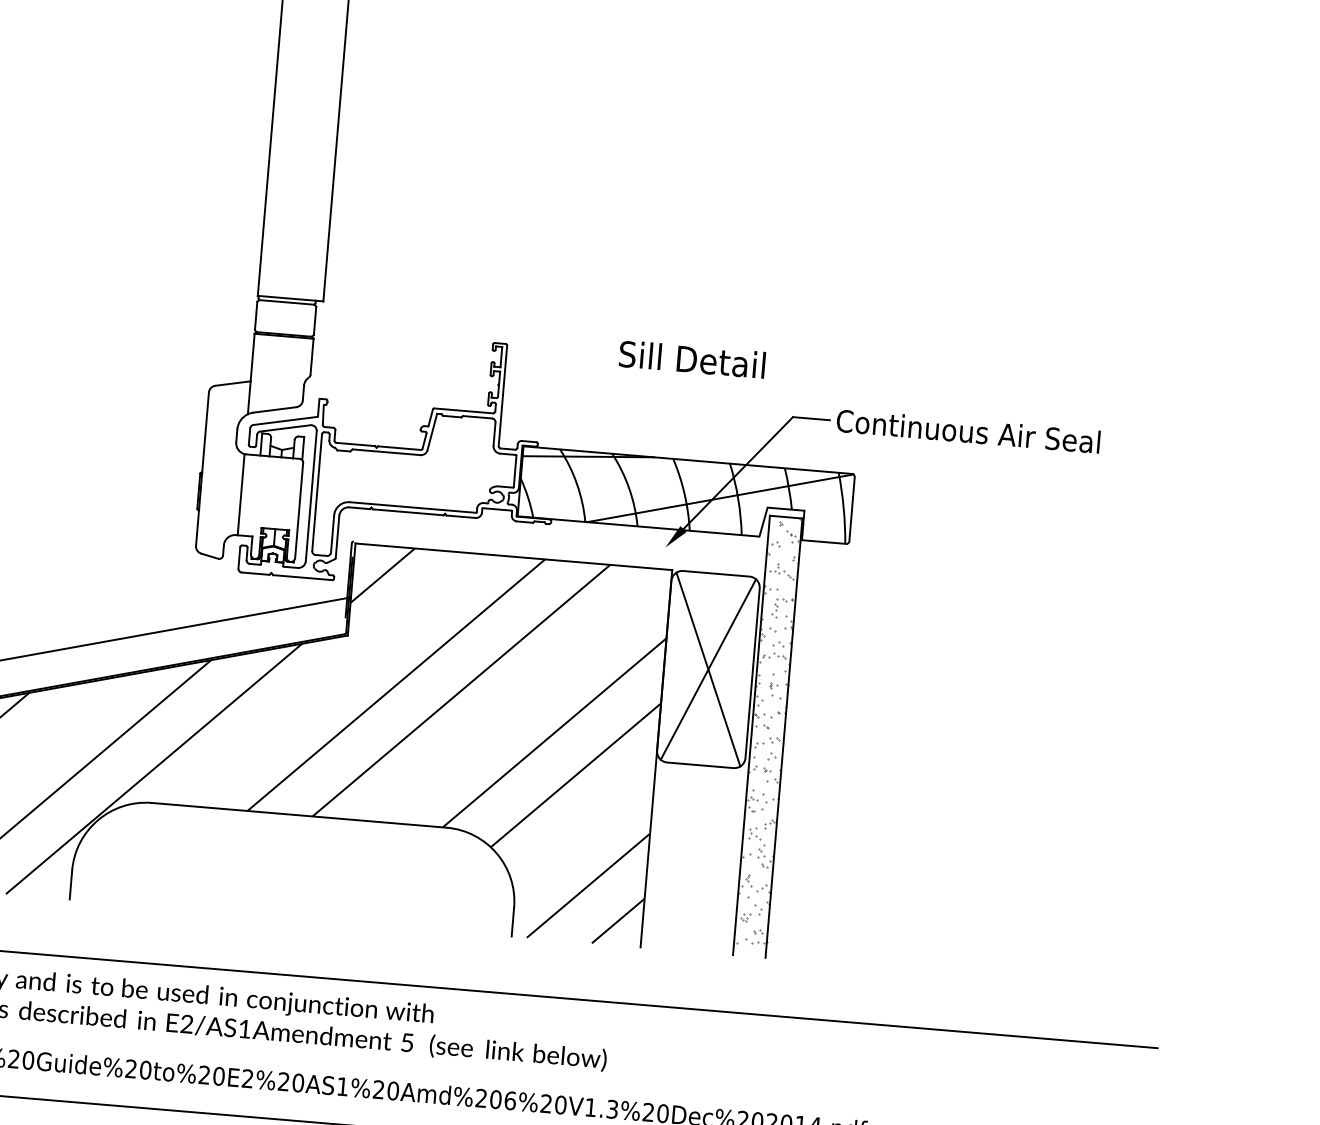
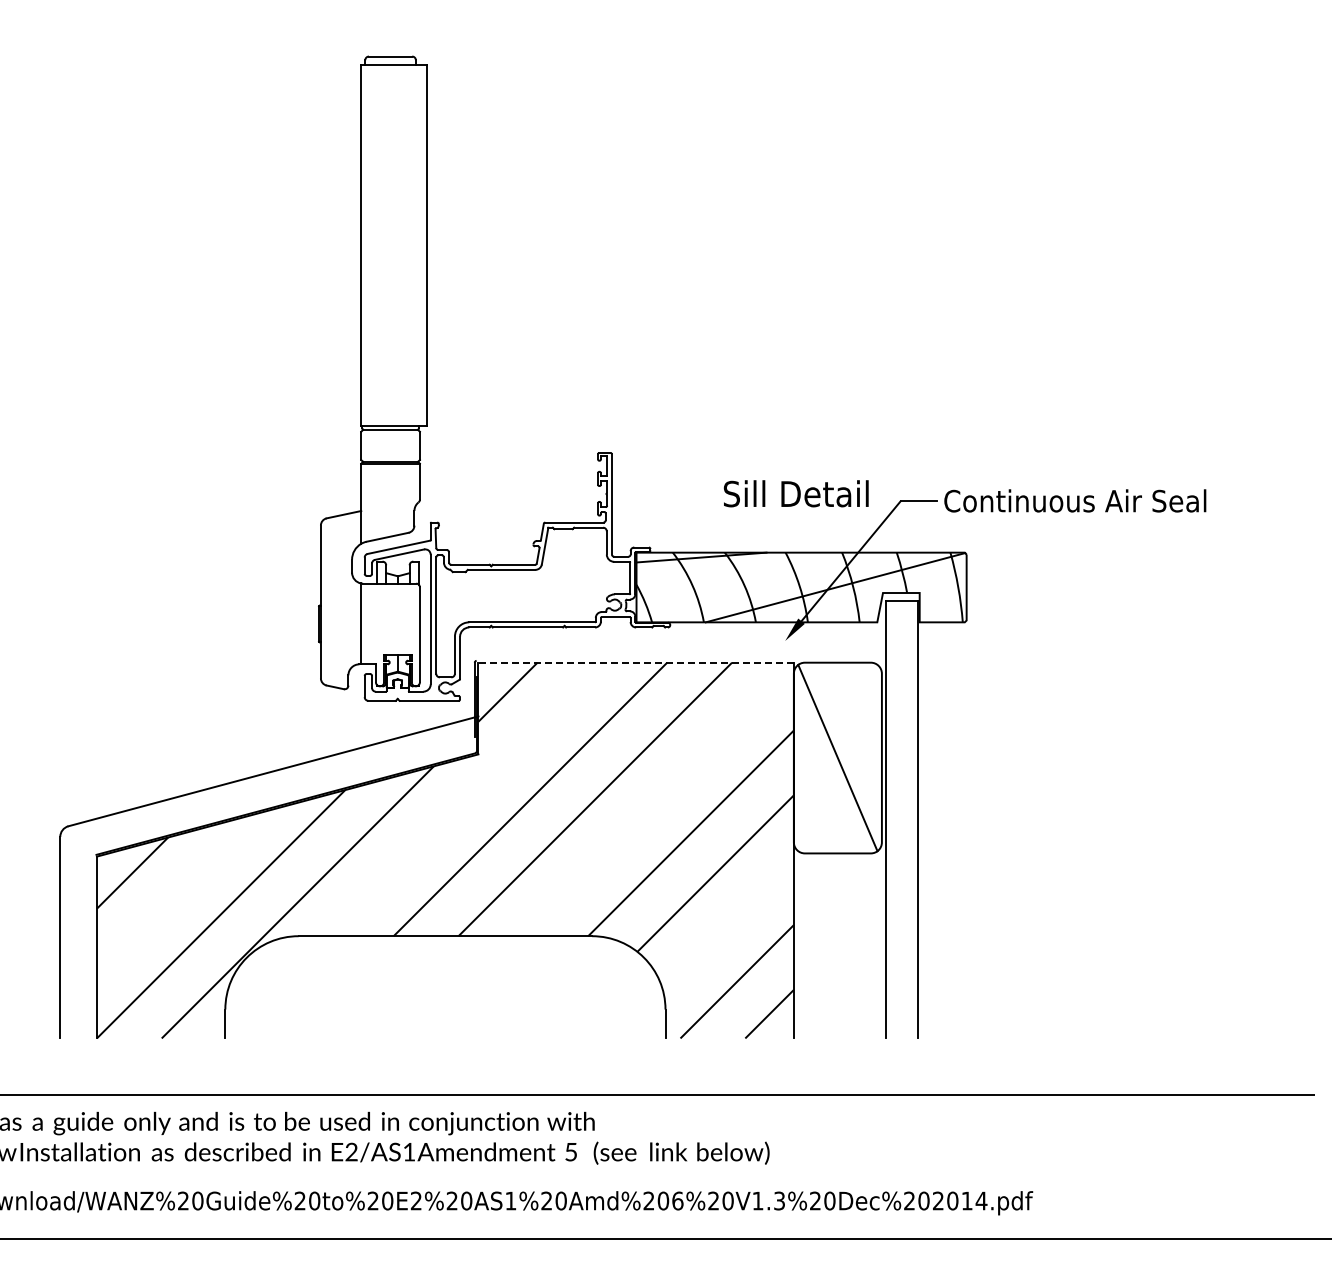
text: (691, 359) -> (795, 493), moved
line: (514, 556) -> (636, 662), solid -> dashed
line: (708, 668) -> (837, 757), removed
hatch: (768, 730) -> (902, 813), removed

